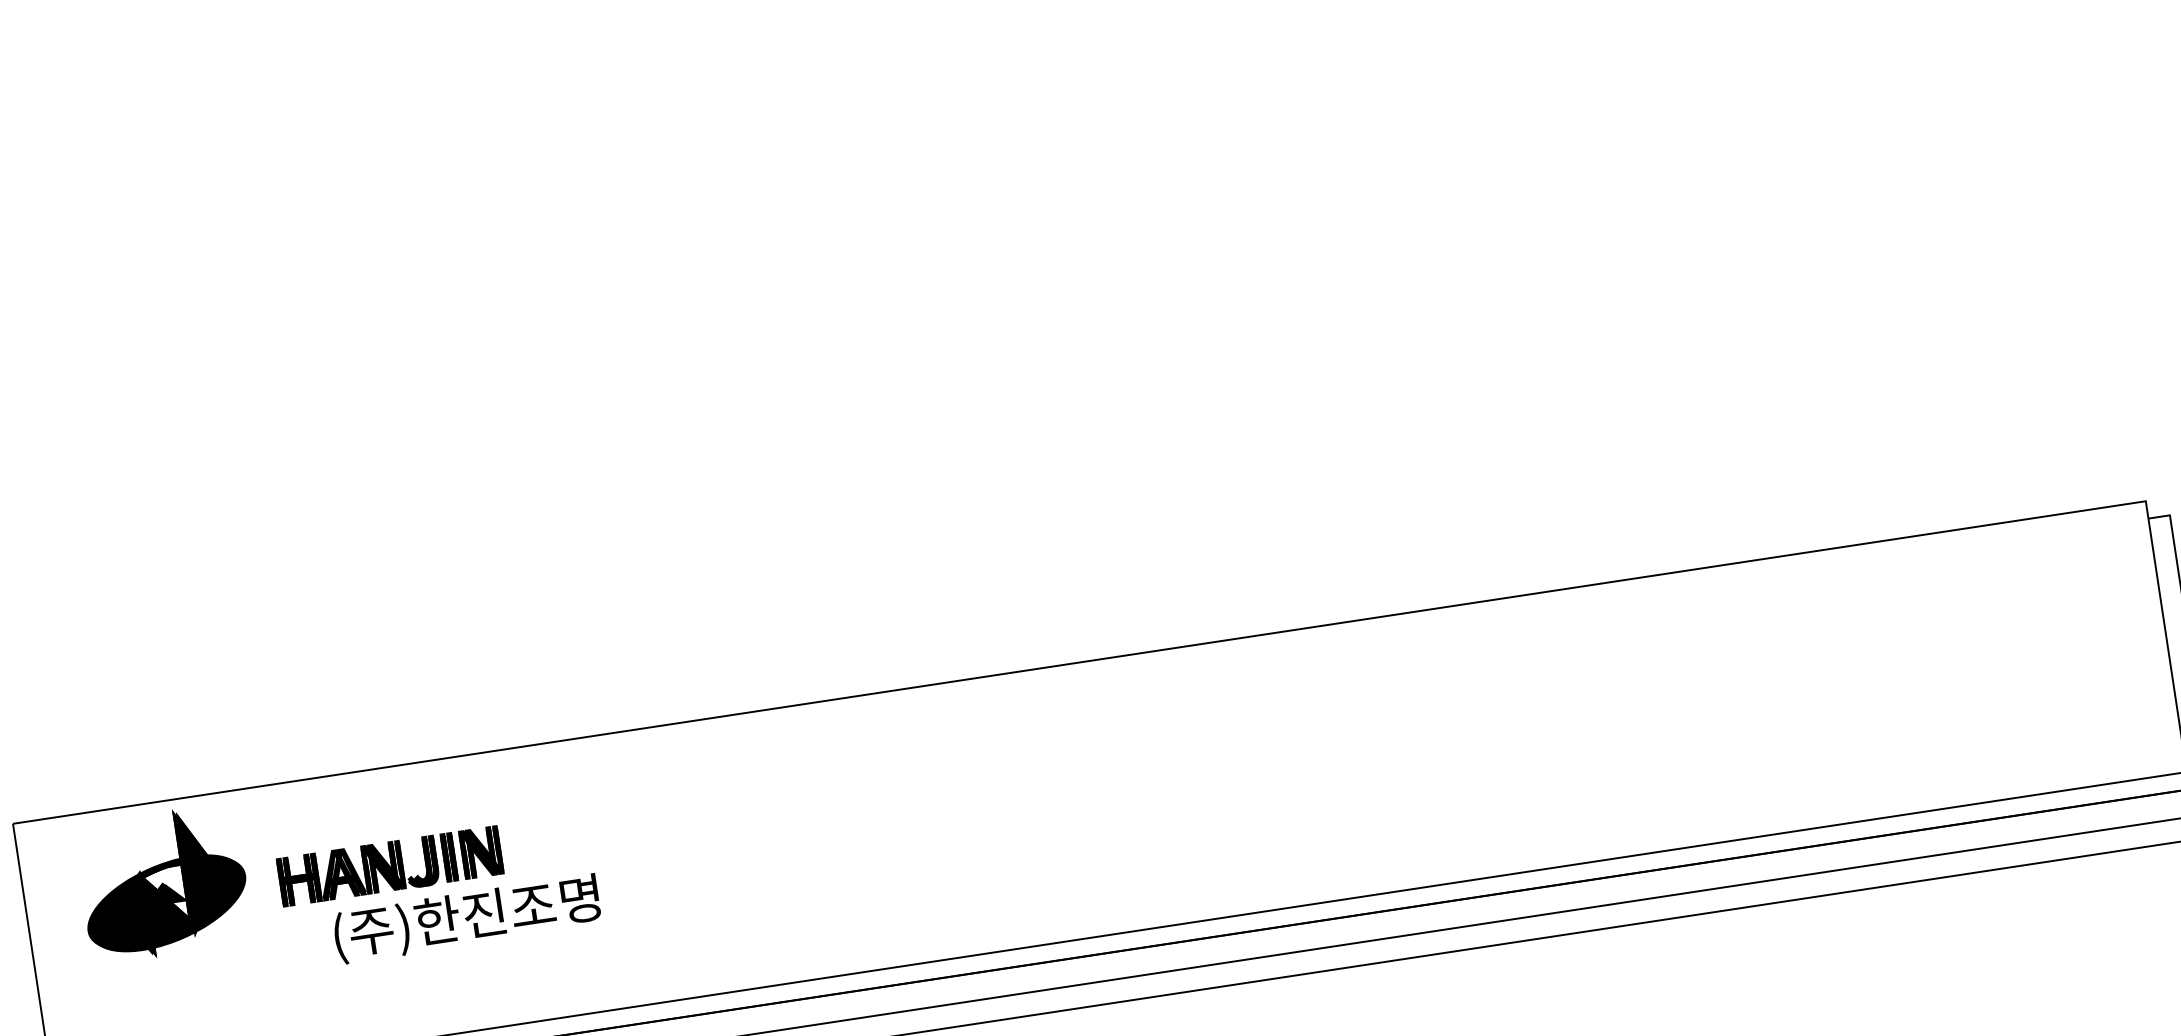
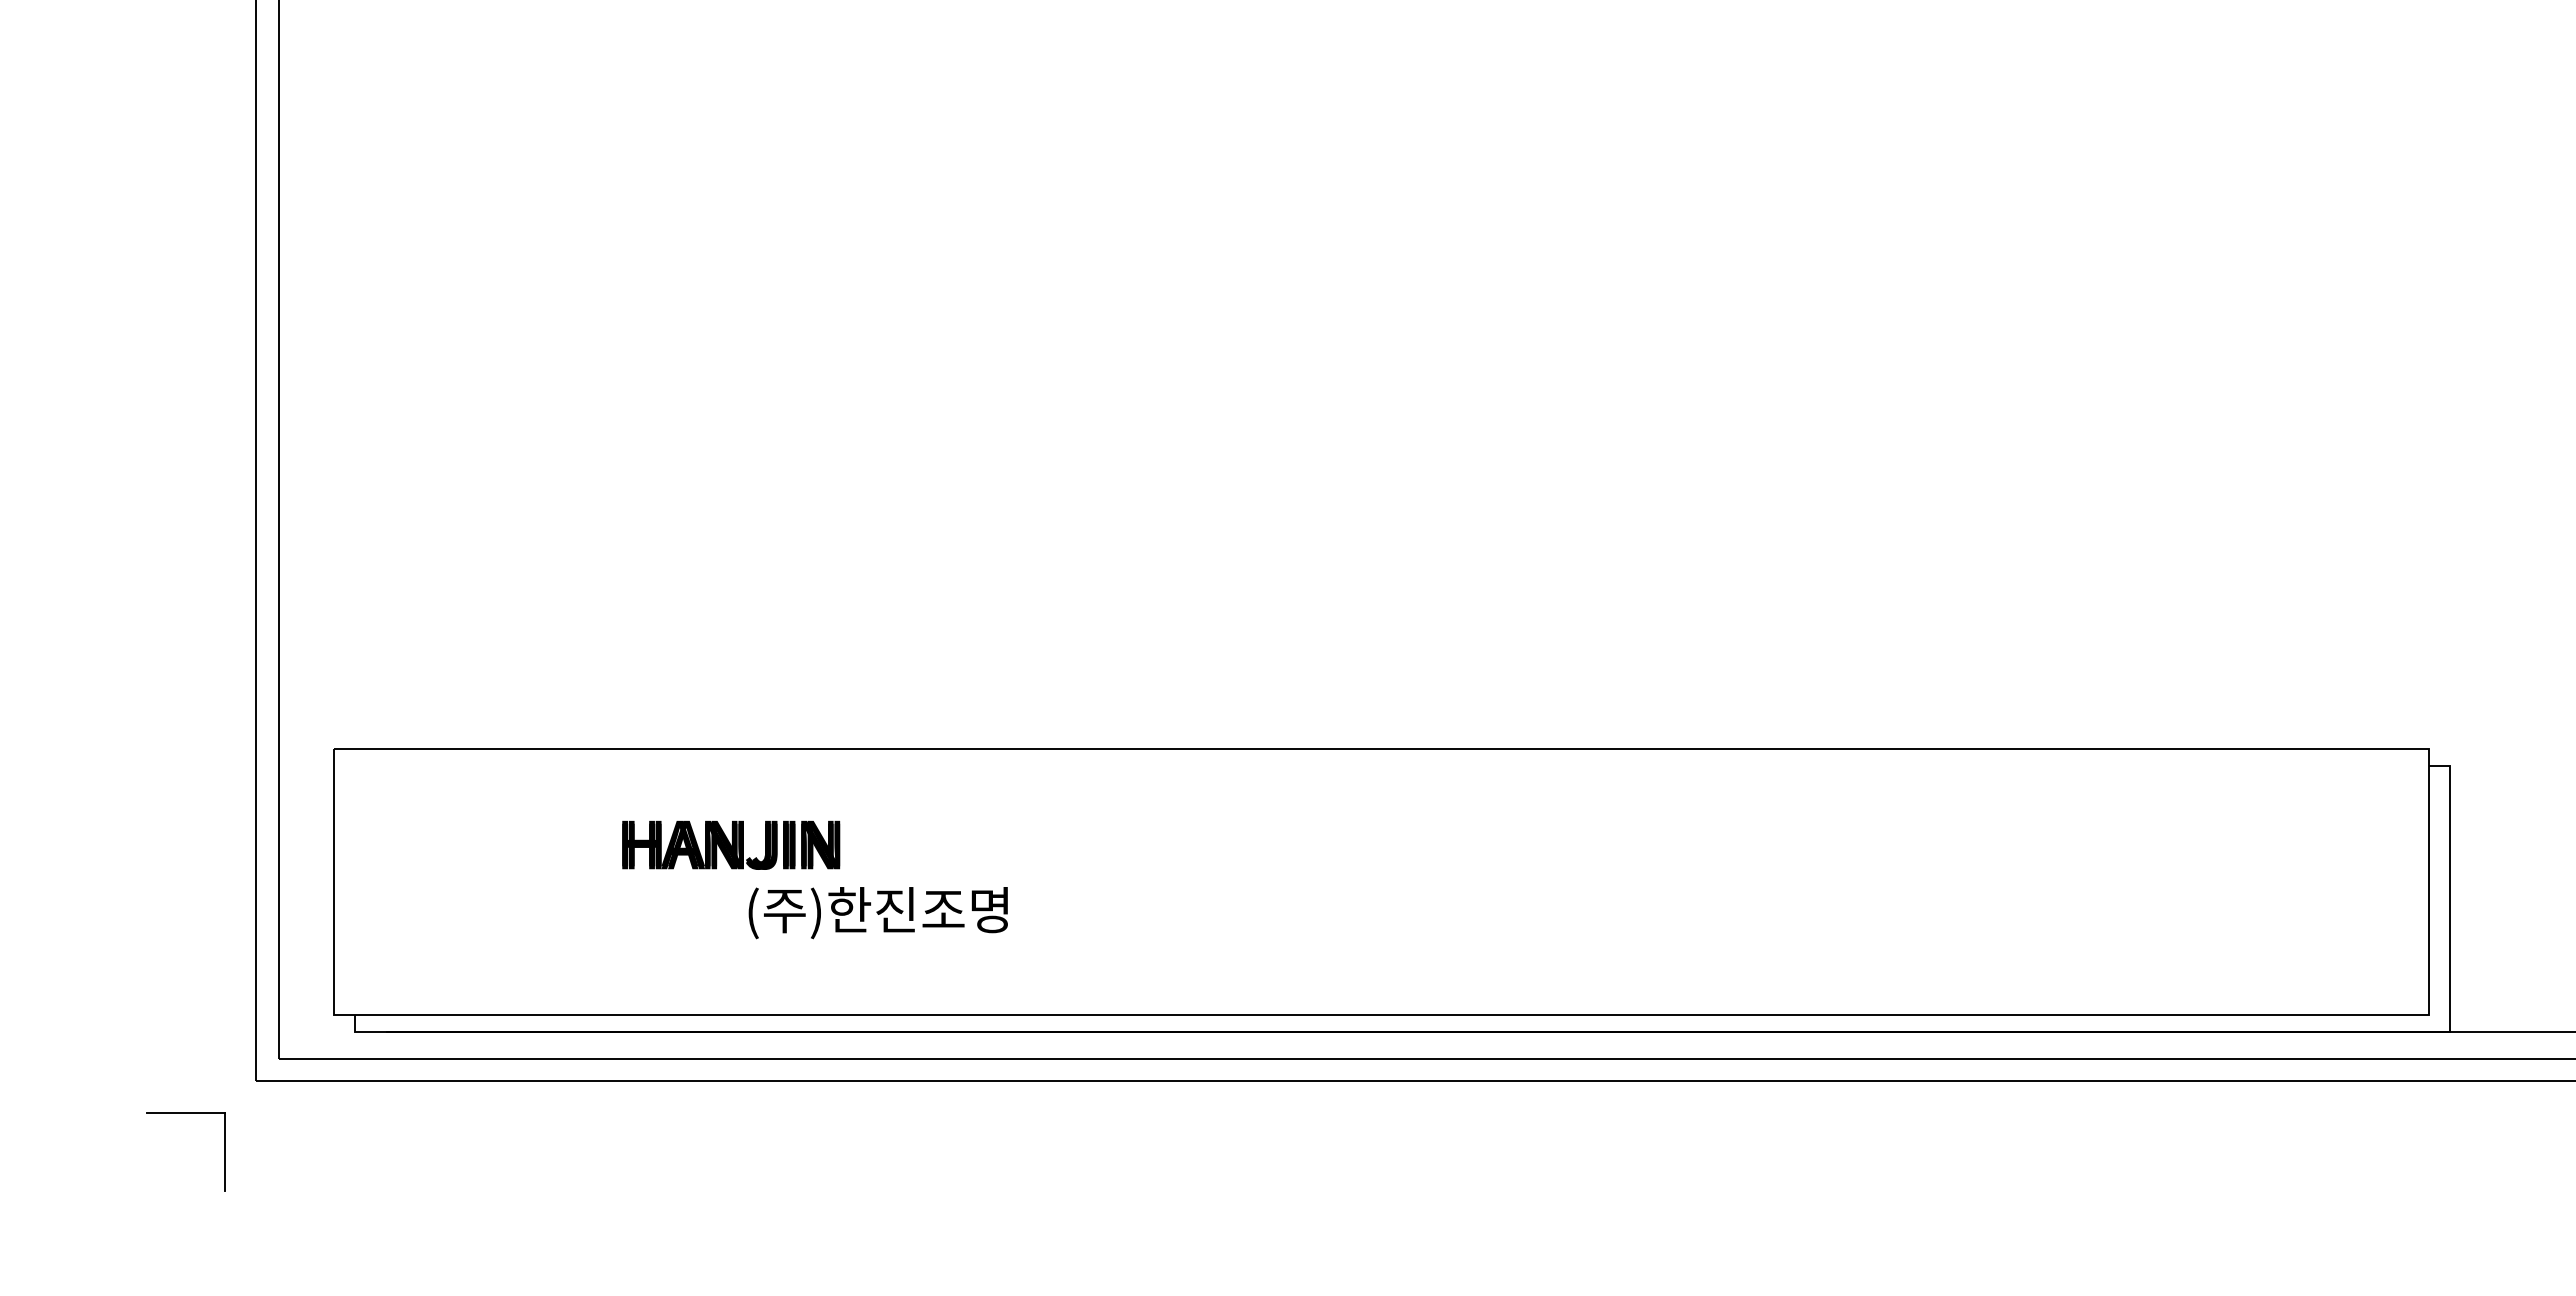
text: (390, 865) -> (731, 844), moved
part: (164, 883) -> (470, 828), removed
text: (466, 919) -> (877, 913), moved

